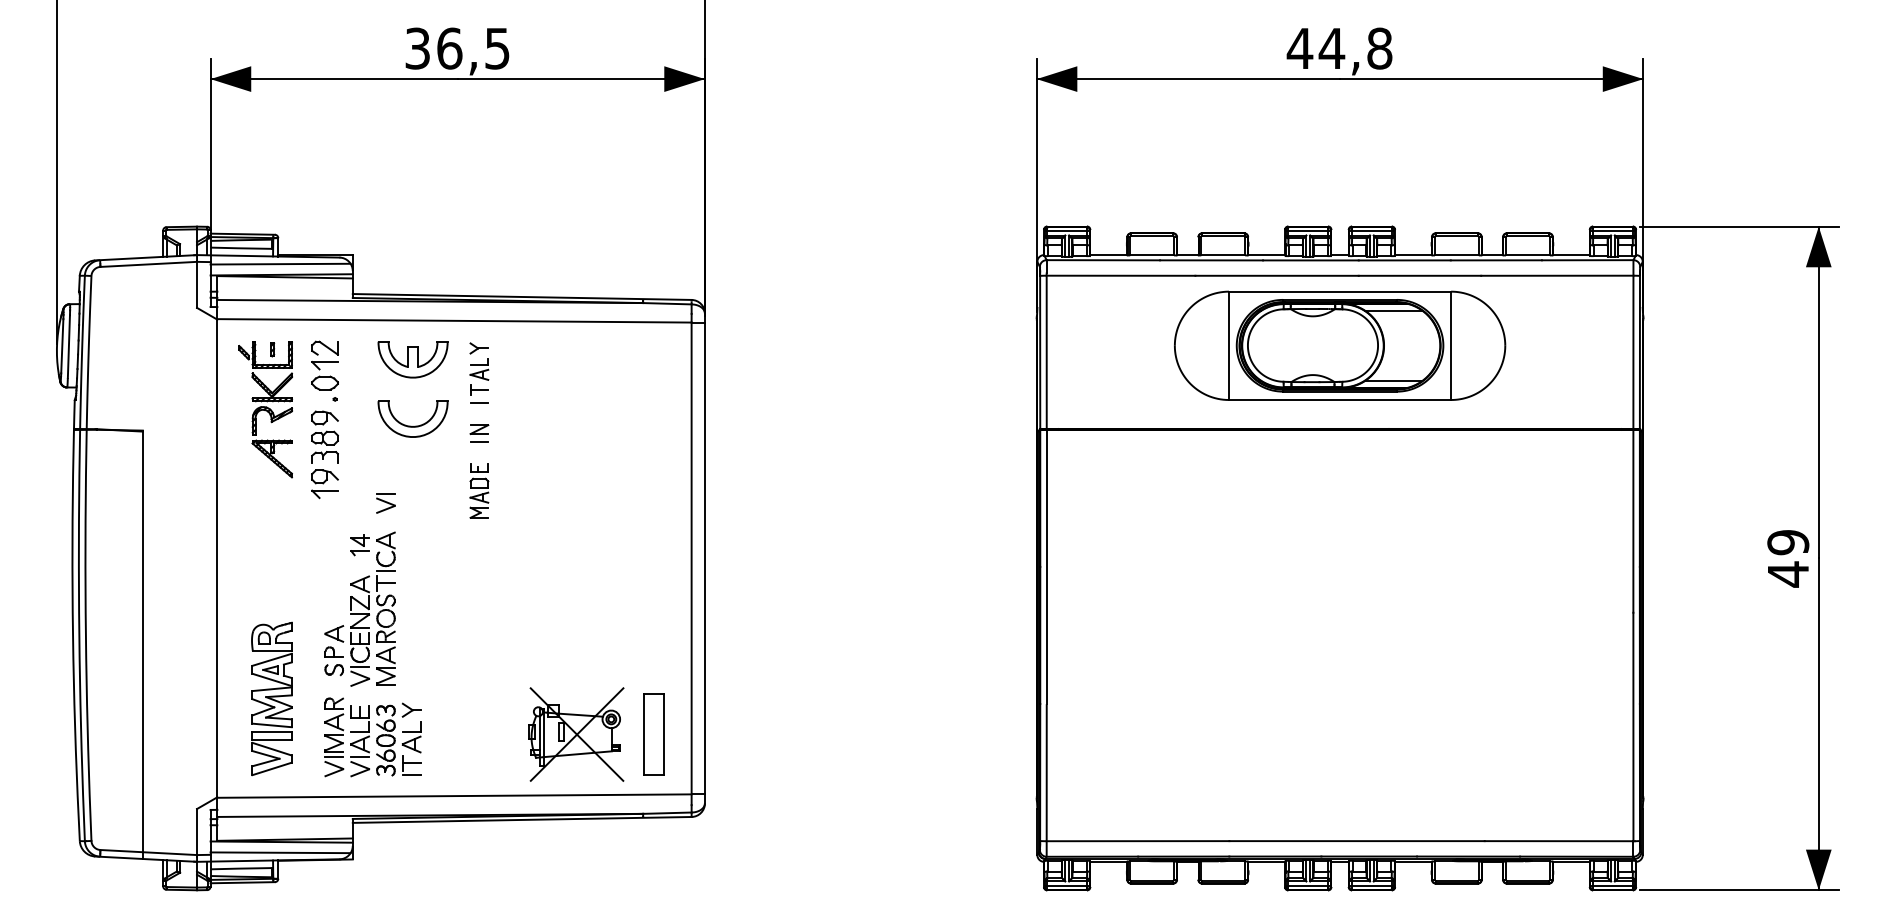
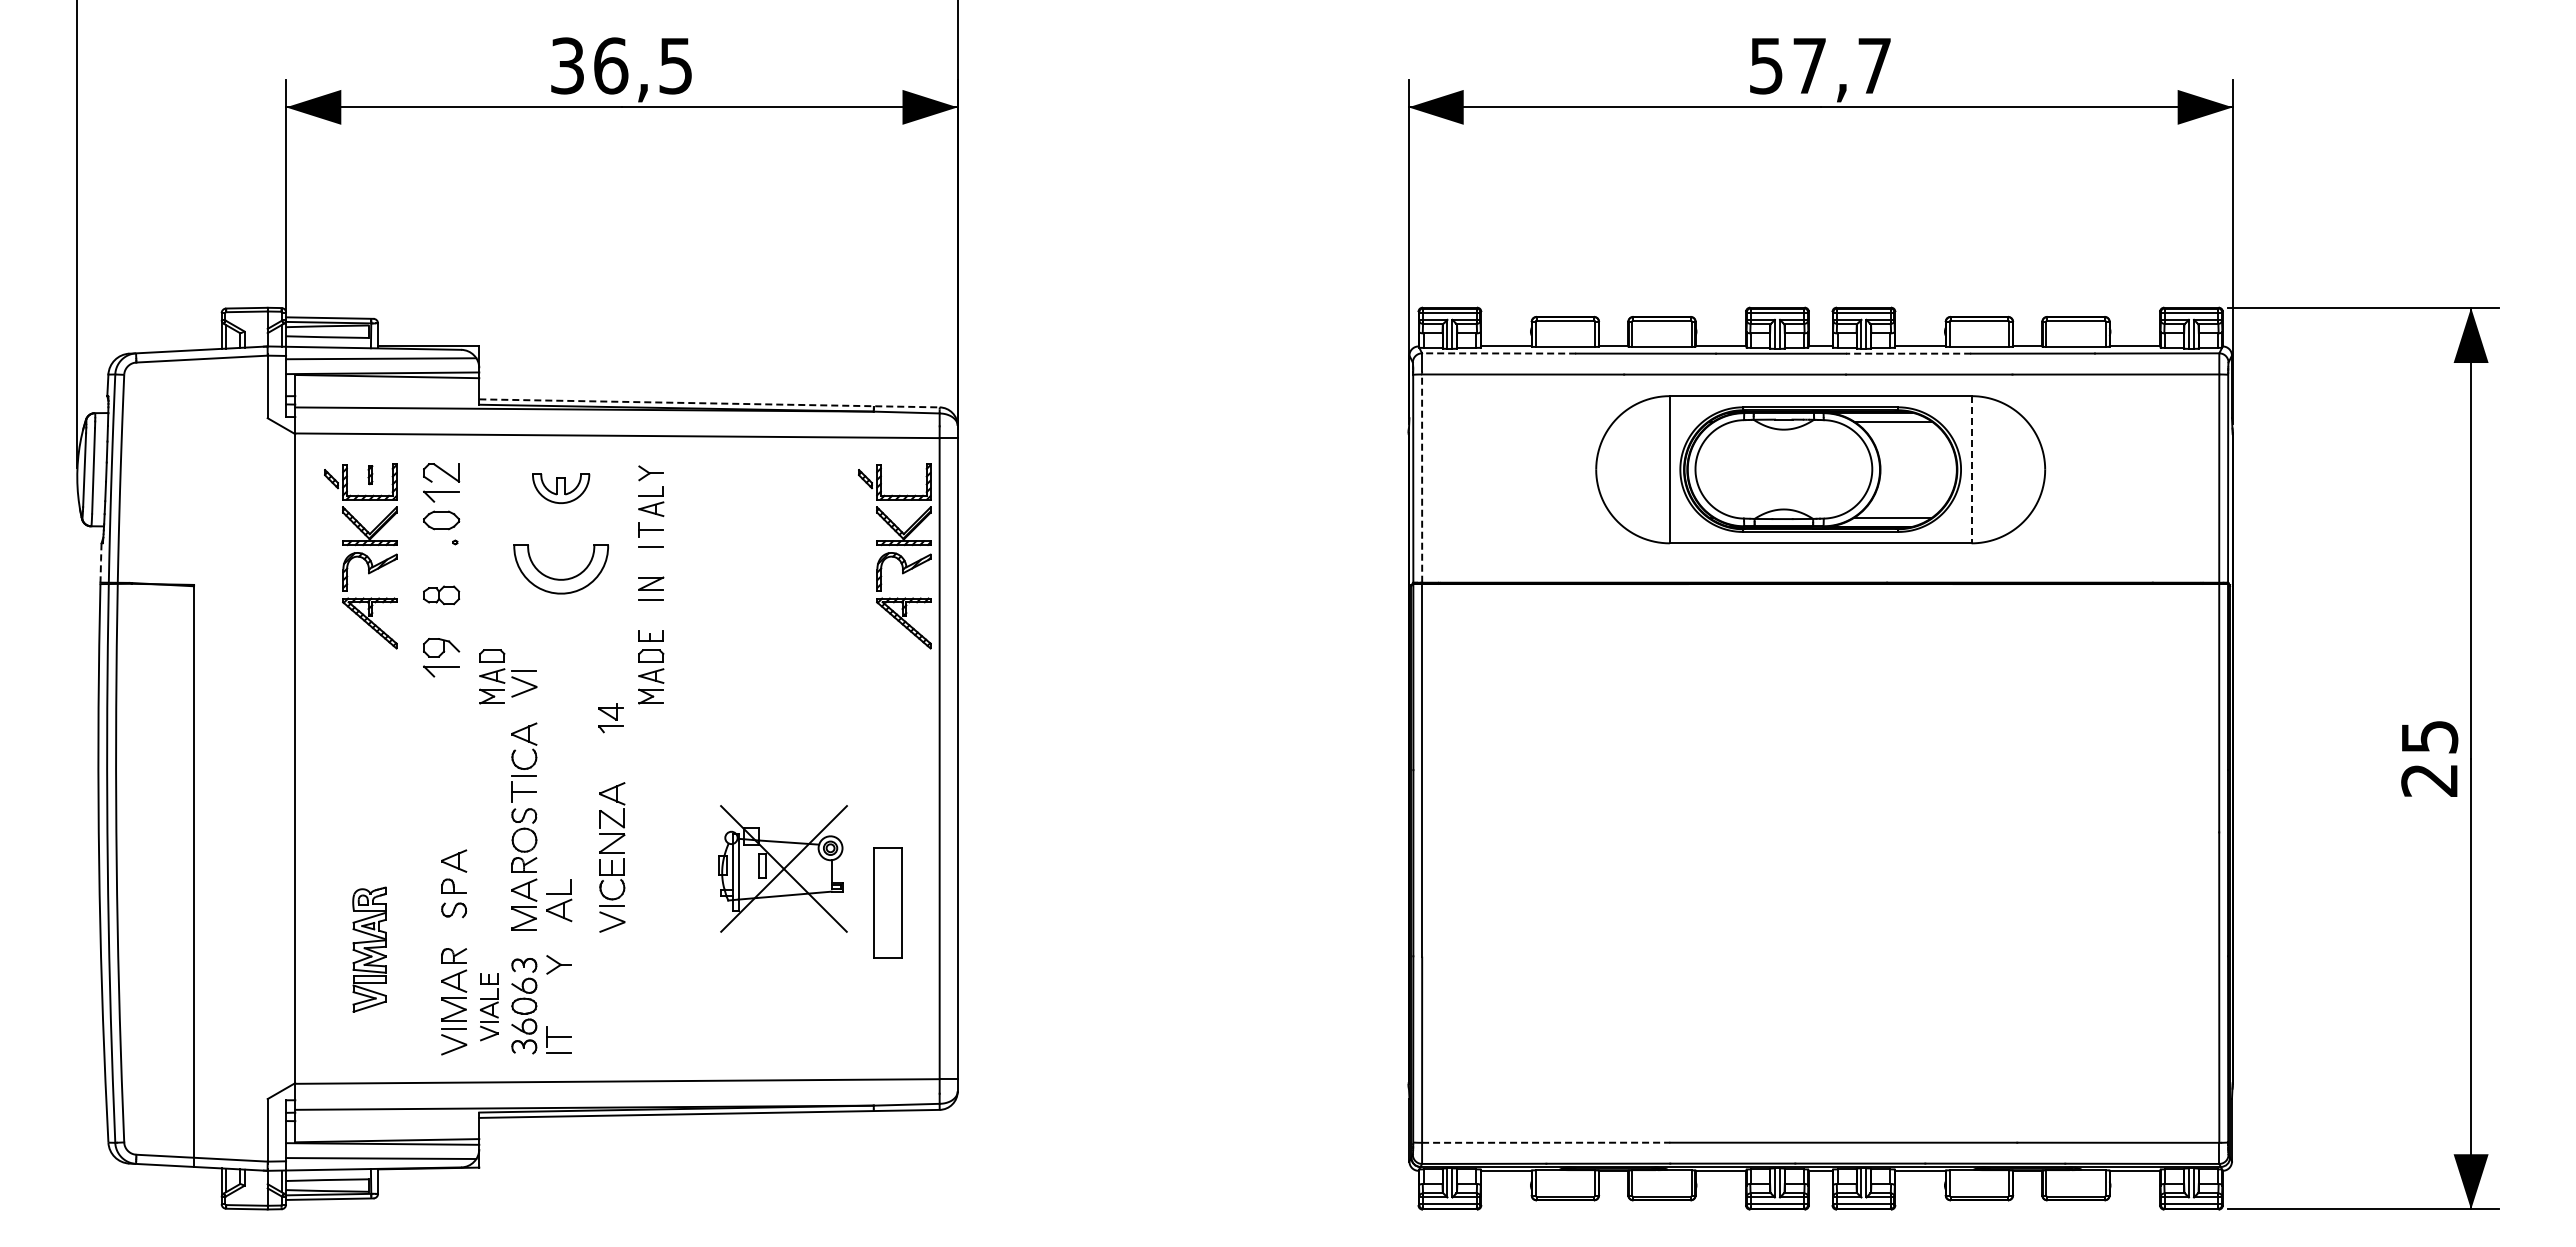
text: (1339, 48) -> (1819, 65), 44,8 -> 57,7
line: (1102, 260) -> (1498, 353), solid -> dashed
line: (1404, 260) -> (1908, 353), solid -> dashed
line: (522, 297) -> (709, 403), solid -> dashed
line: (1451, 345) -> (1971, 469), solid -> dashed
line: (1046, 351) -> (1422, 477), solid -> dashed
part: (412, 359) -> (560, 488), size x0.6
part: (658, 409) -> (894, 556), added
line: (74, 414) -> (101, 562), solid -> dashed
part: (324, 417) -> (441, 567), removed
part: (324, 457) -> (441, 621), removed
part: (362, 498) -> (492, 676), added
part: (359, 545) -> (610, 718), moved
text: (1788, 559) -> (2429, 759), 49 -> 25
part: (360, 631) -> (612, 857), moved
part: (271, 698) -> (369, 949), size x0.6
part: (575, 734) -> (782, 868), moved
part: (653, 734) -> (887, 902), moved
part: (411, 737) -> (559, 900), moved
part: (360, 740) -> (489, 1006), size x0.7
line: (1138, 840) -> (1546, 1142), solid -> dashed

